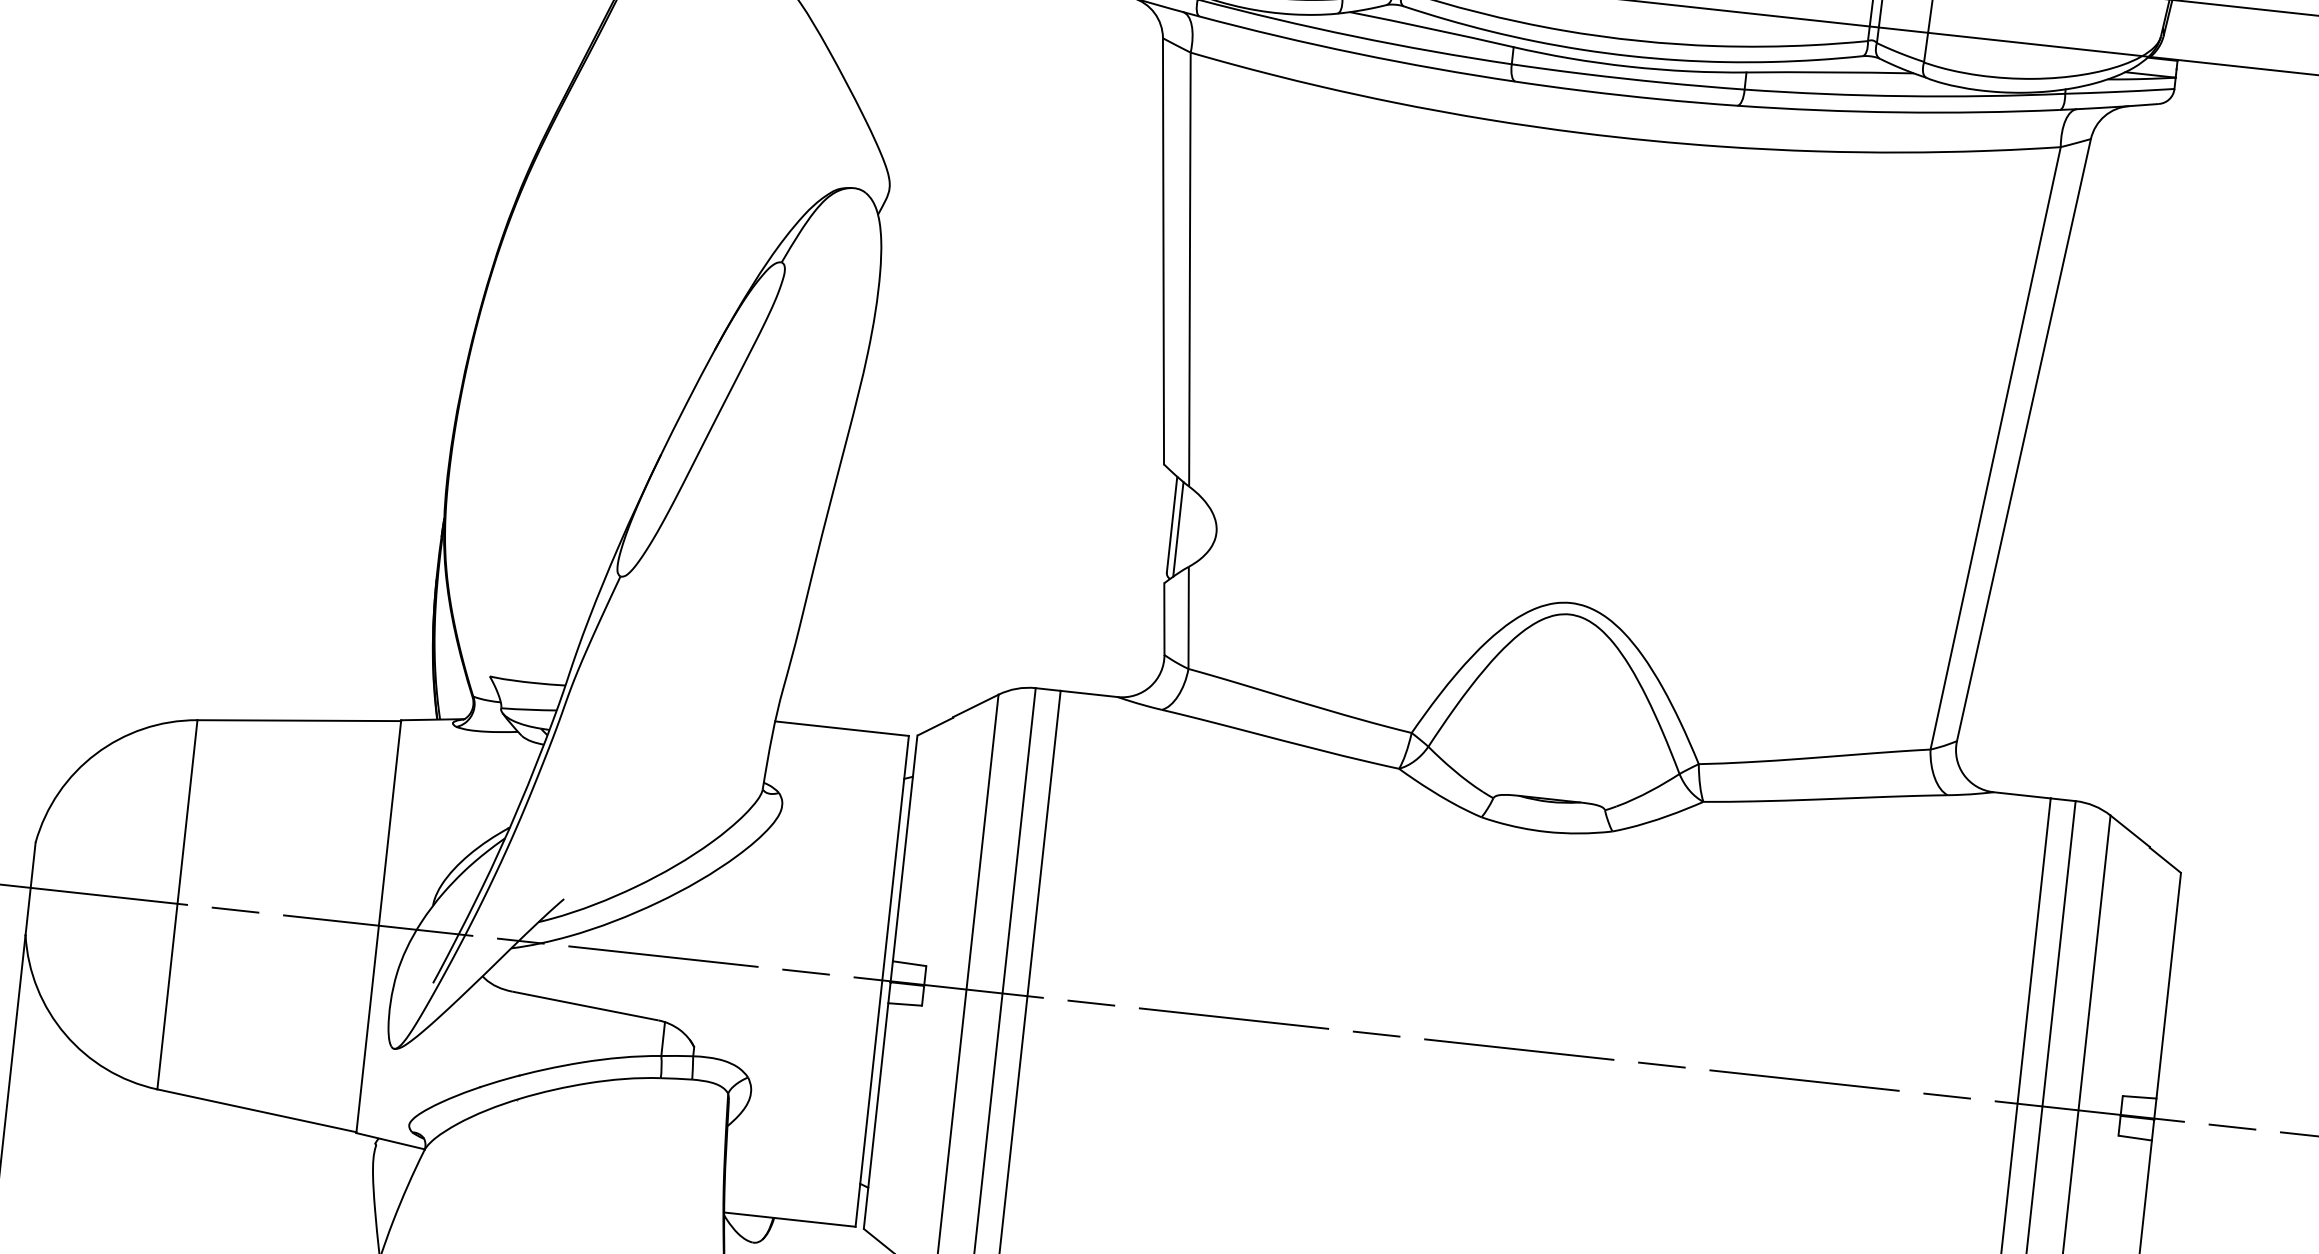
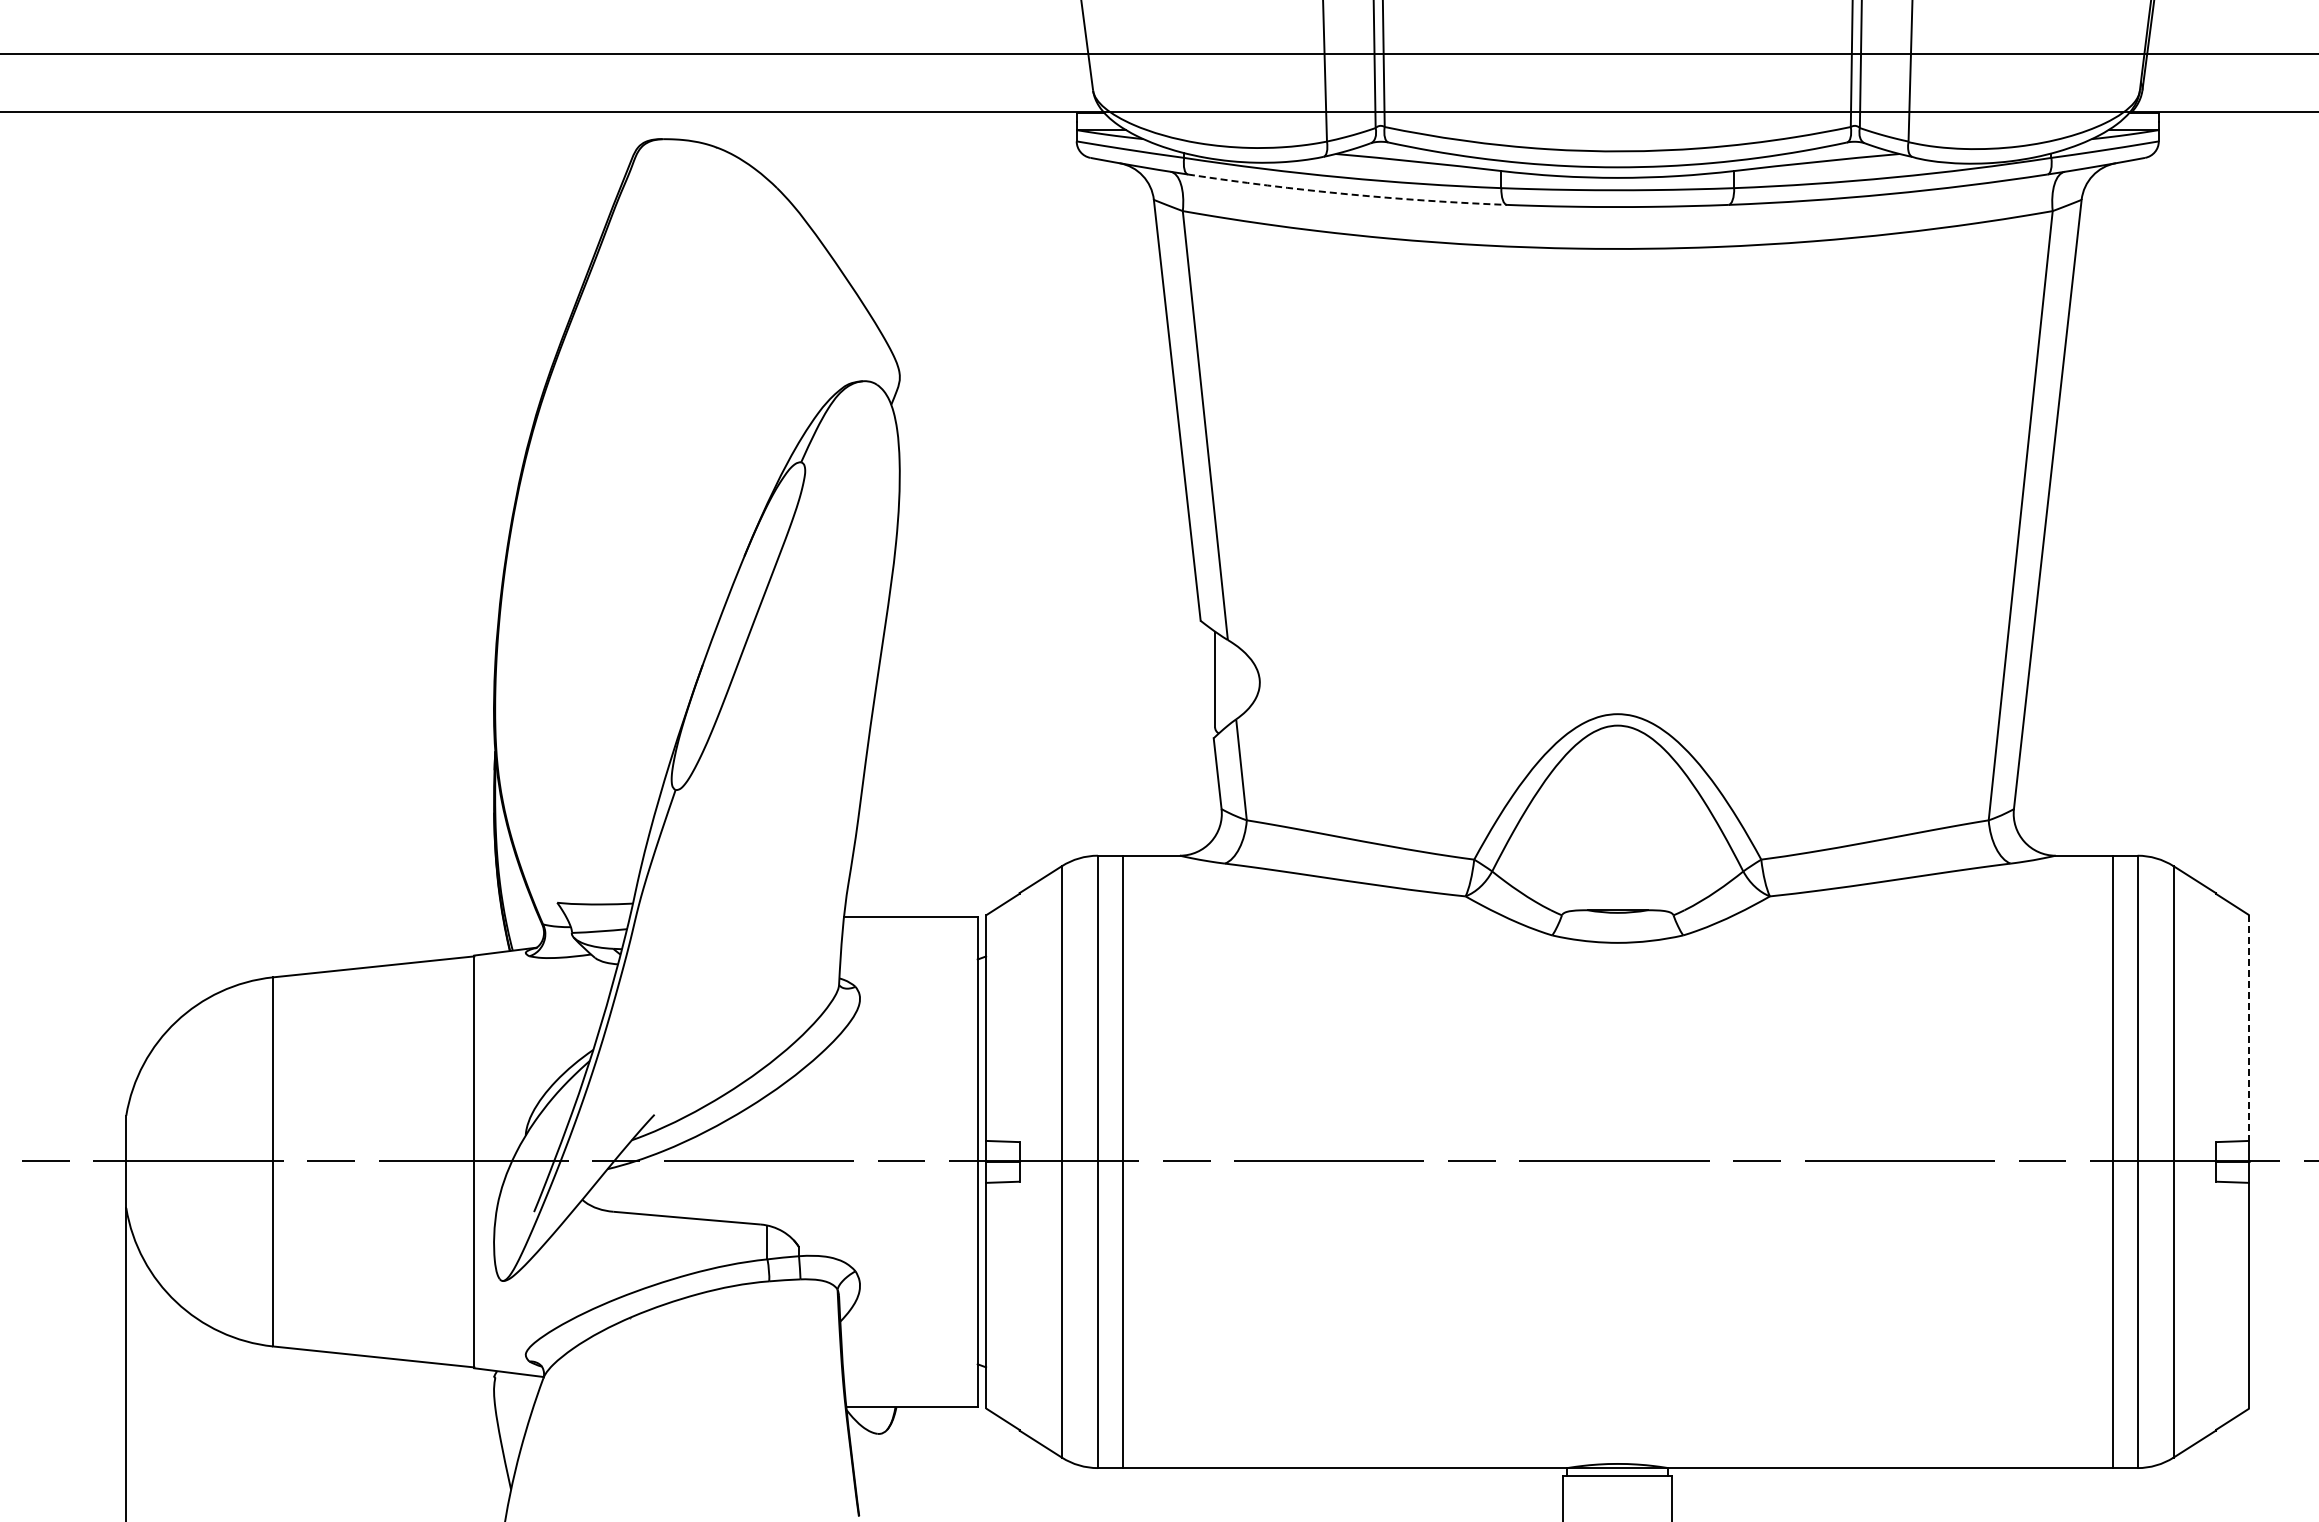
arc: (1357, 53) -> (1347, 194), solid -> dashed
line: (1178, 529) -> (1221, 683), removed
line: (2168, 986) -> (2249, 1028), solid -> dashed

